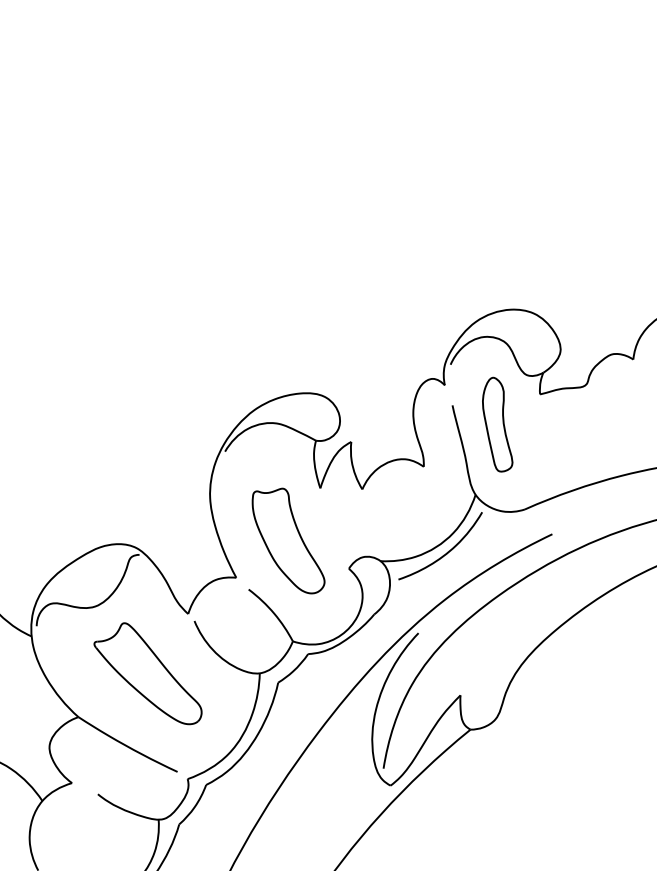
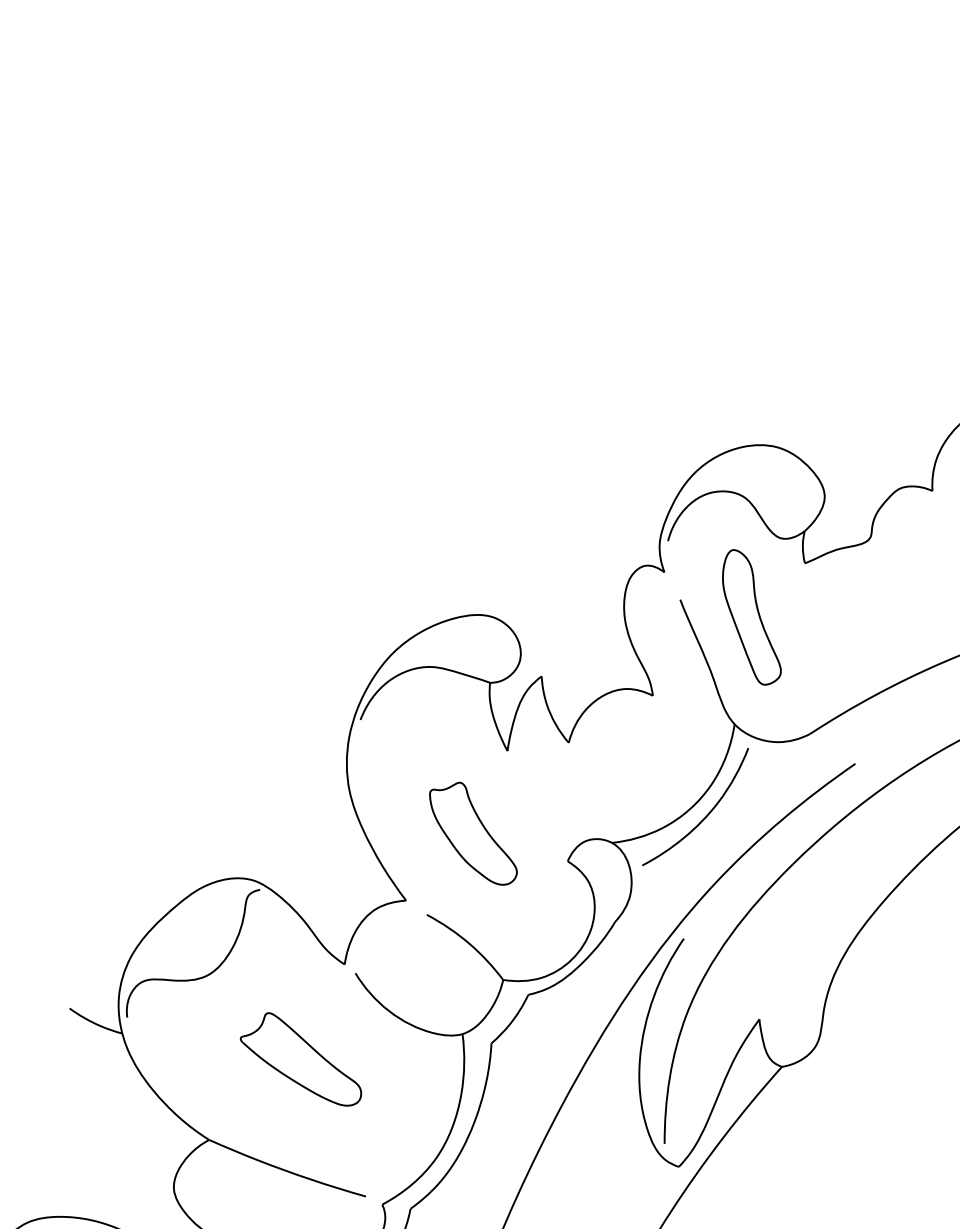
part: (288, 540) -> (473, 834), size x0.7
part: (147, 673) -> (299, 1060), size x0.7

